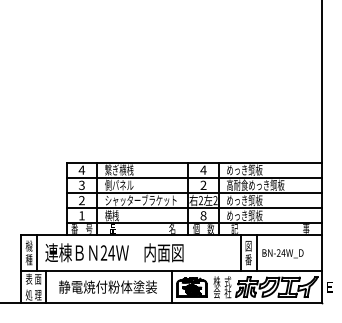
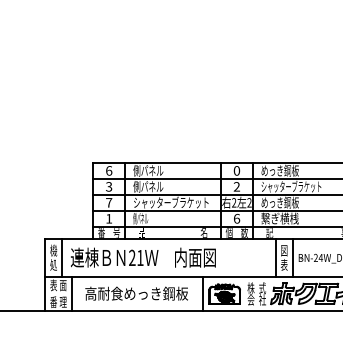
text: (81, 169) -> (108, 170), 4 -> 6
text: (119, 169) -> (148, 170), 繋ぎ横桟 -> 側パネル
text: (203, 169) -> (236, 170), 4 -> 0
text: (255, 184) -> (291, 185), 高耐食めっき鋼板 -> シャッターブラケット
text: (81, 200) -> (108, 202), 2 -> 7
text: (112, 215) -> (141, 218), 横桟 -> 側パネル
text: (203, 215) -> (236, 218), 8 -> 6
text: (244, 215) -> (279, 218), めっき鋼板 -> 繋ぎ横桟
text: (111, 252) -> (140, 257), 24 -> 21
text: (28, 259) -> (53, 264), 種 -> 処
text: (248, 259) -> (284, 264), 番 -> 表
text: (107, 286) -> (136, 293), 静電焼付粉体塗装 -> 高耐食めっき鋼板
text: (28, 294) -> (53, 301), 処 -> 番

